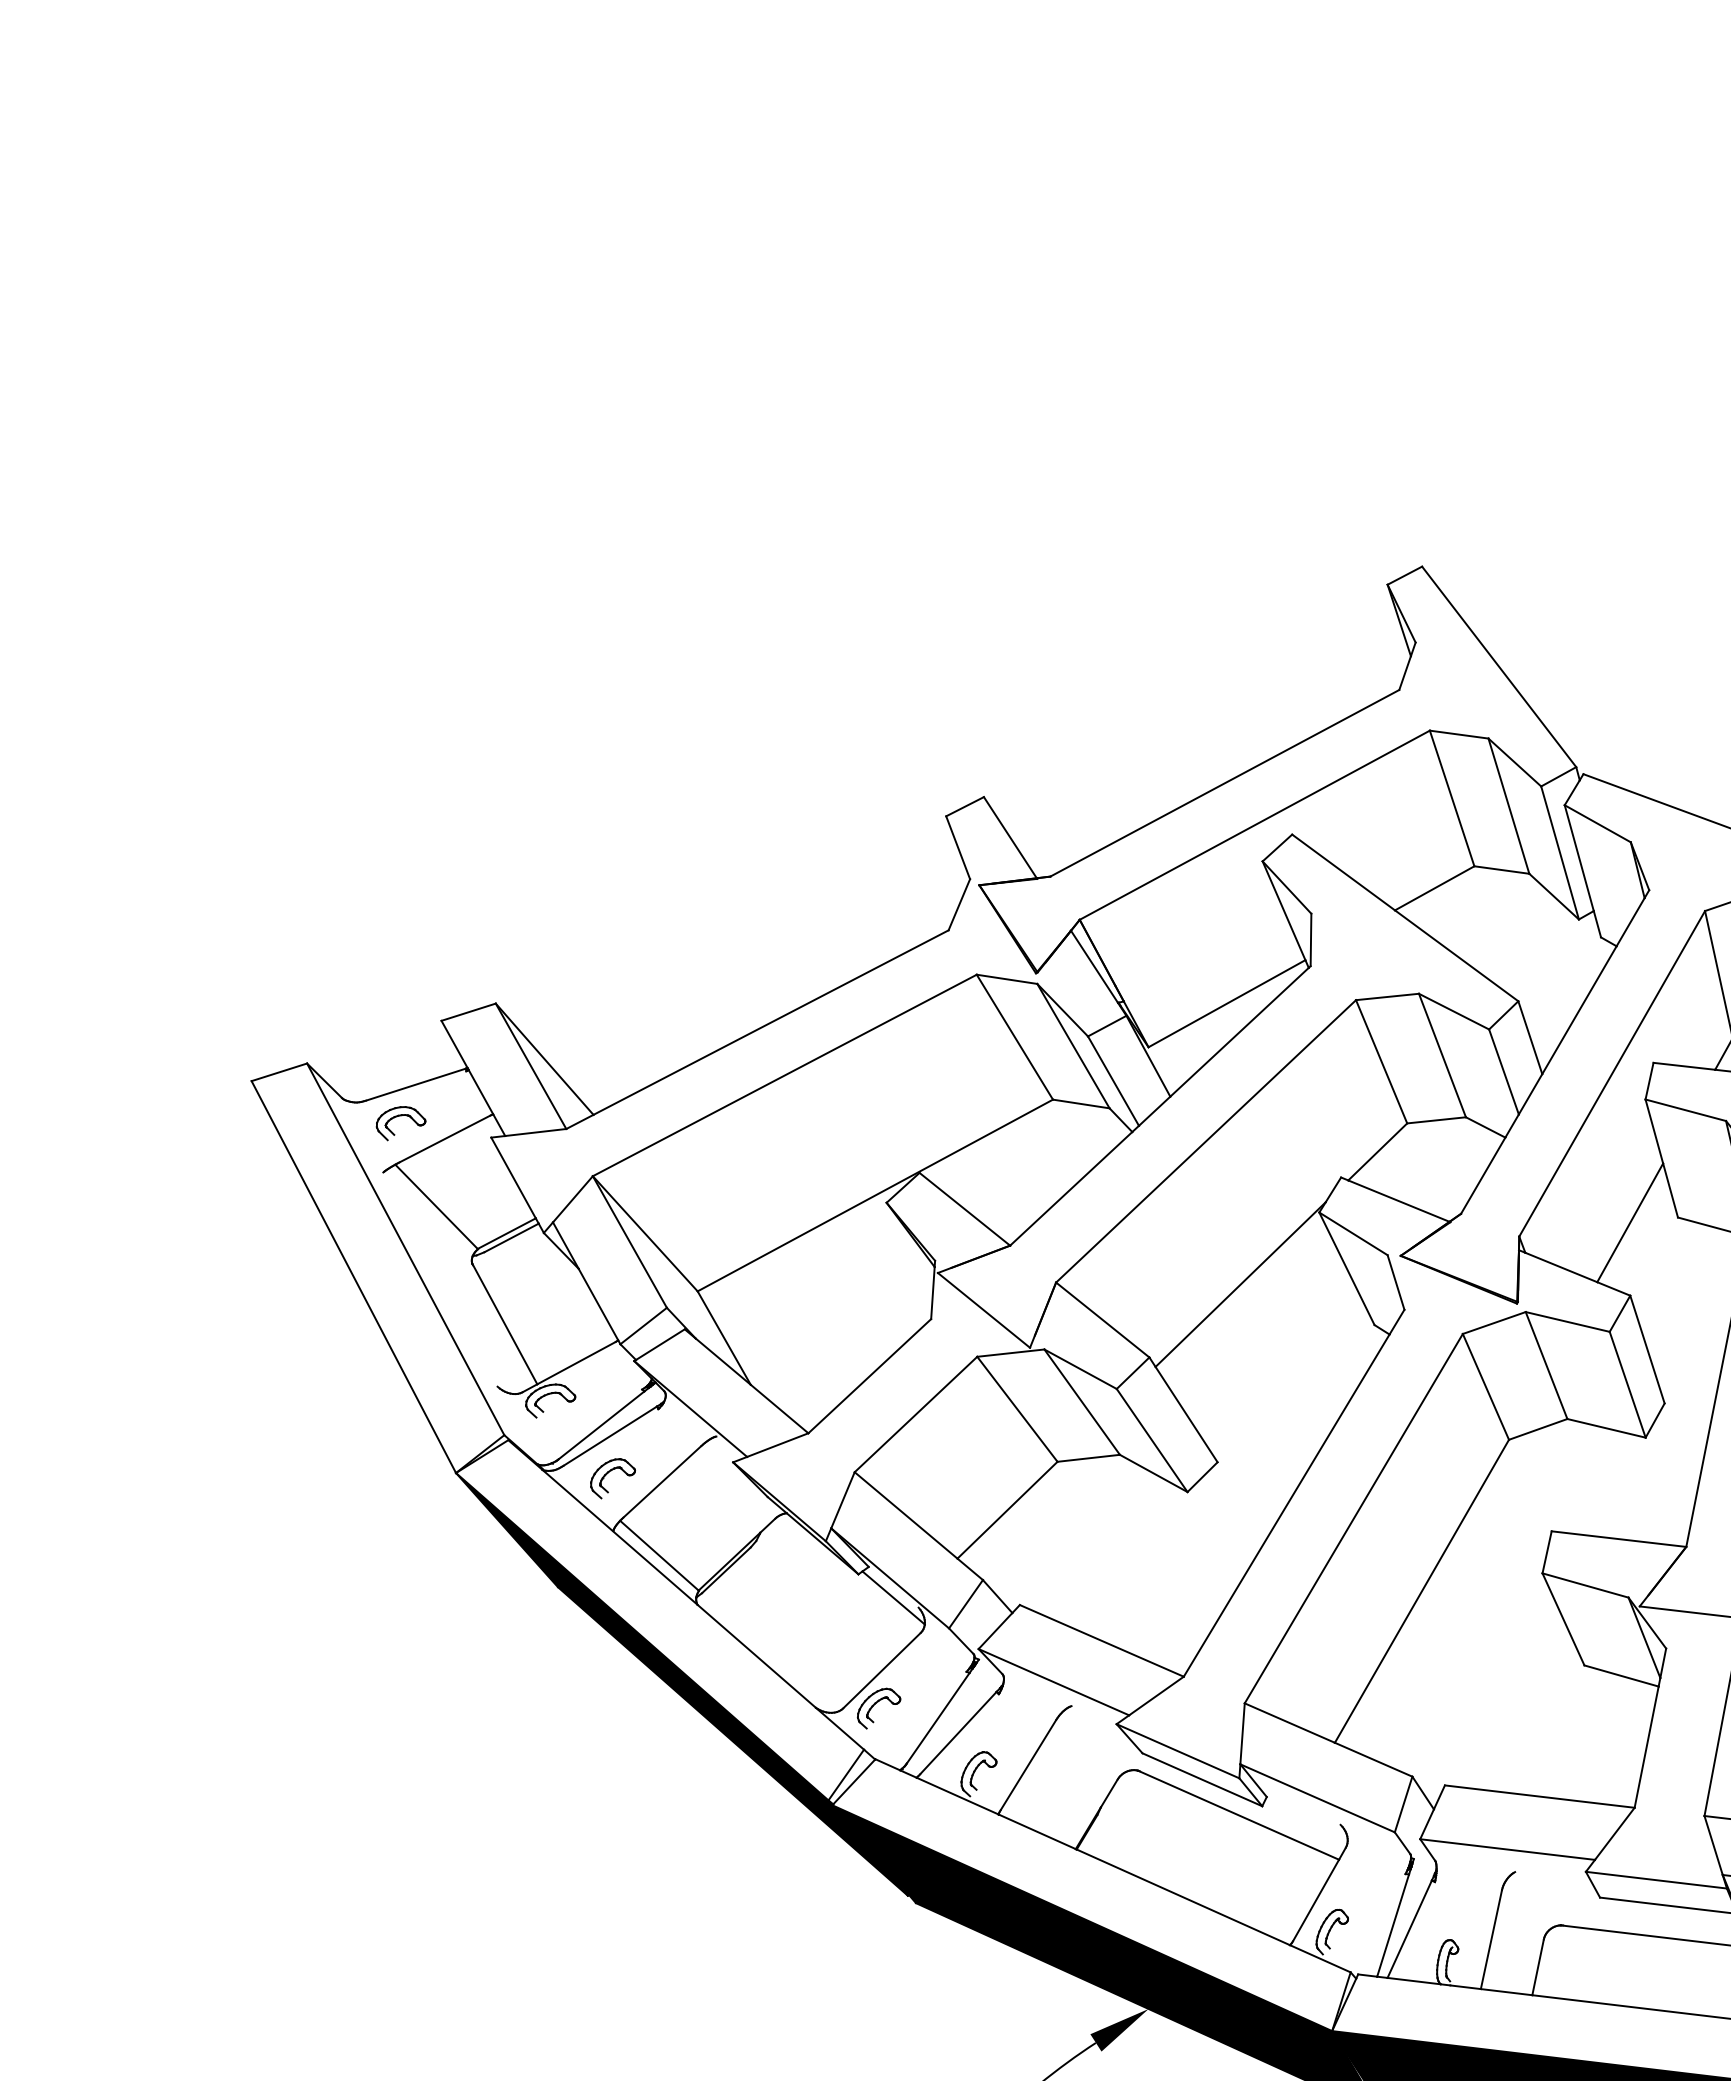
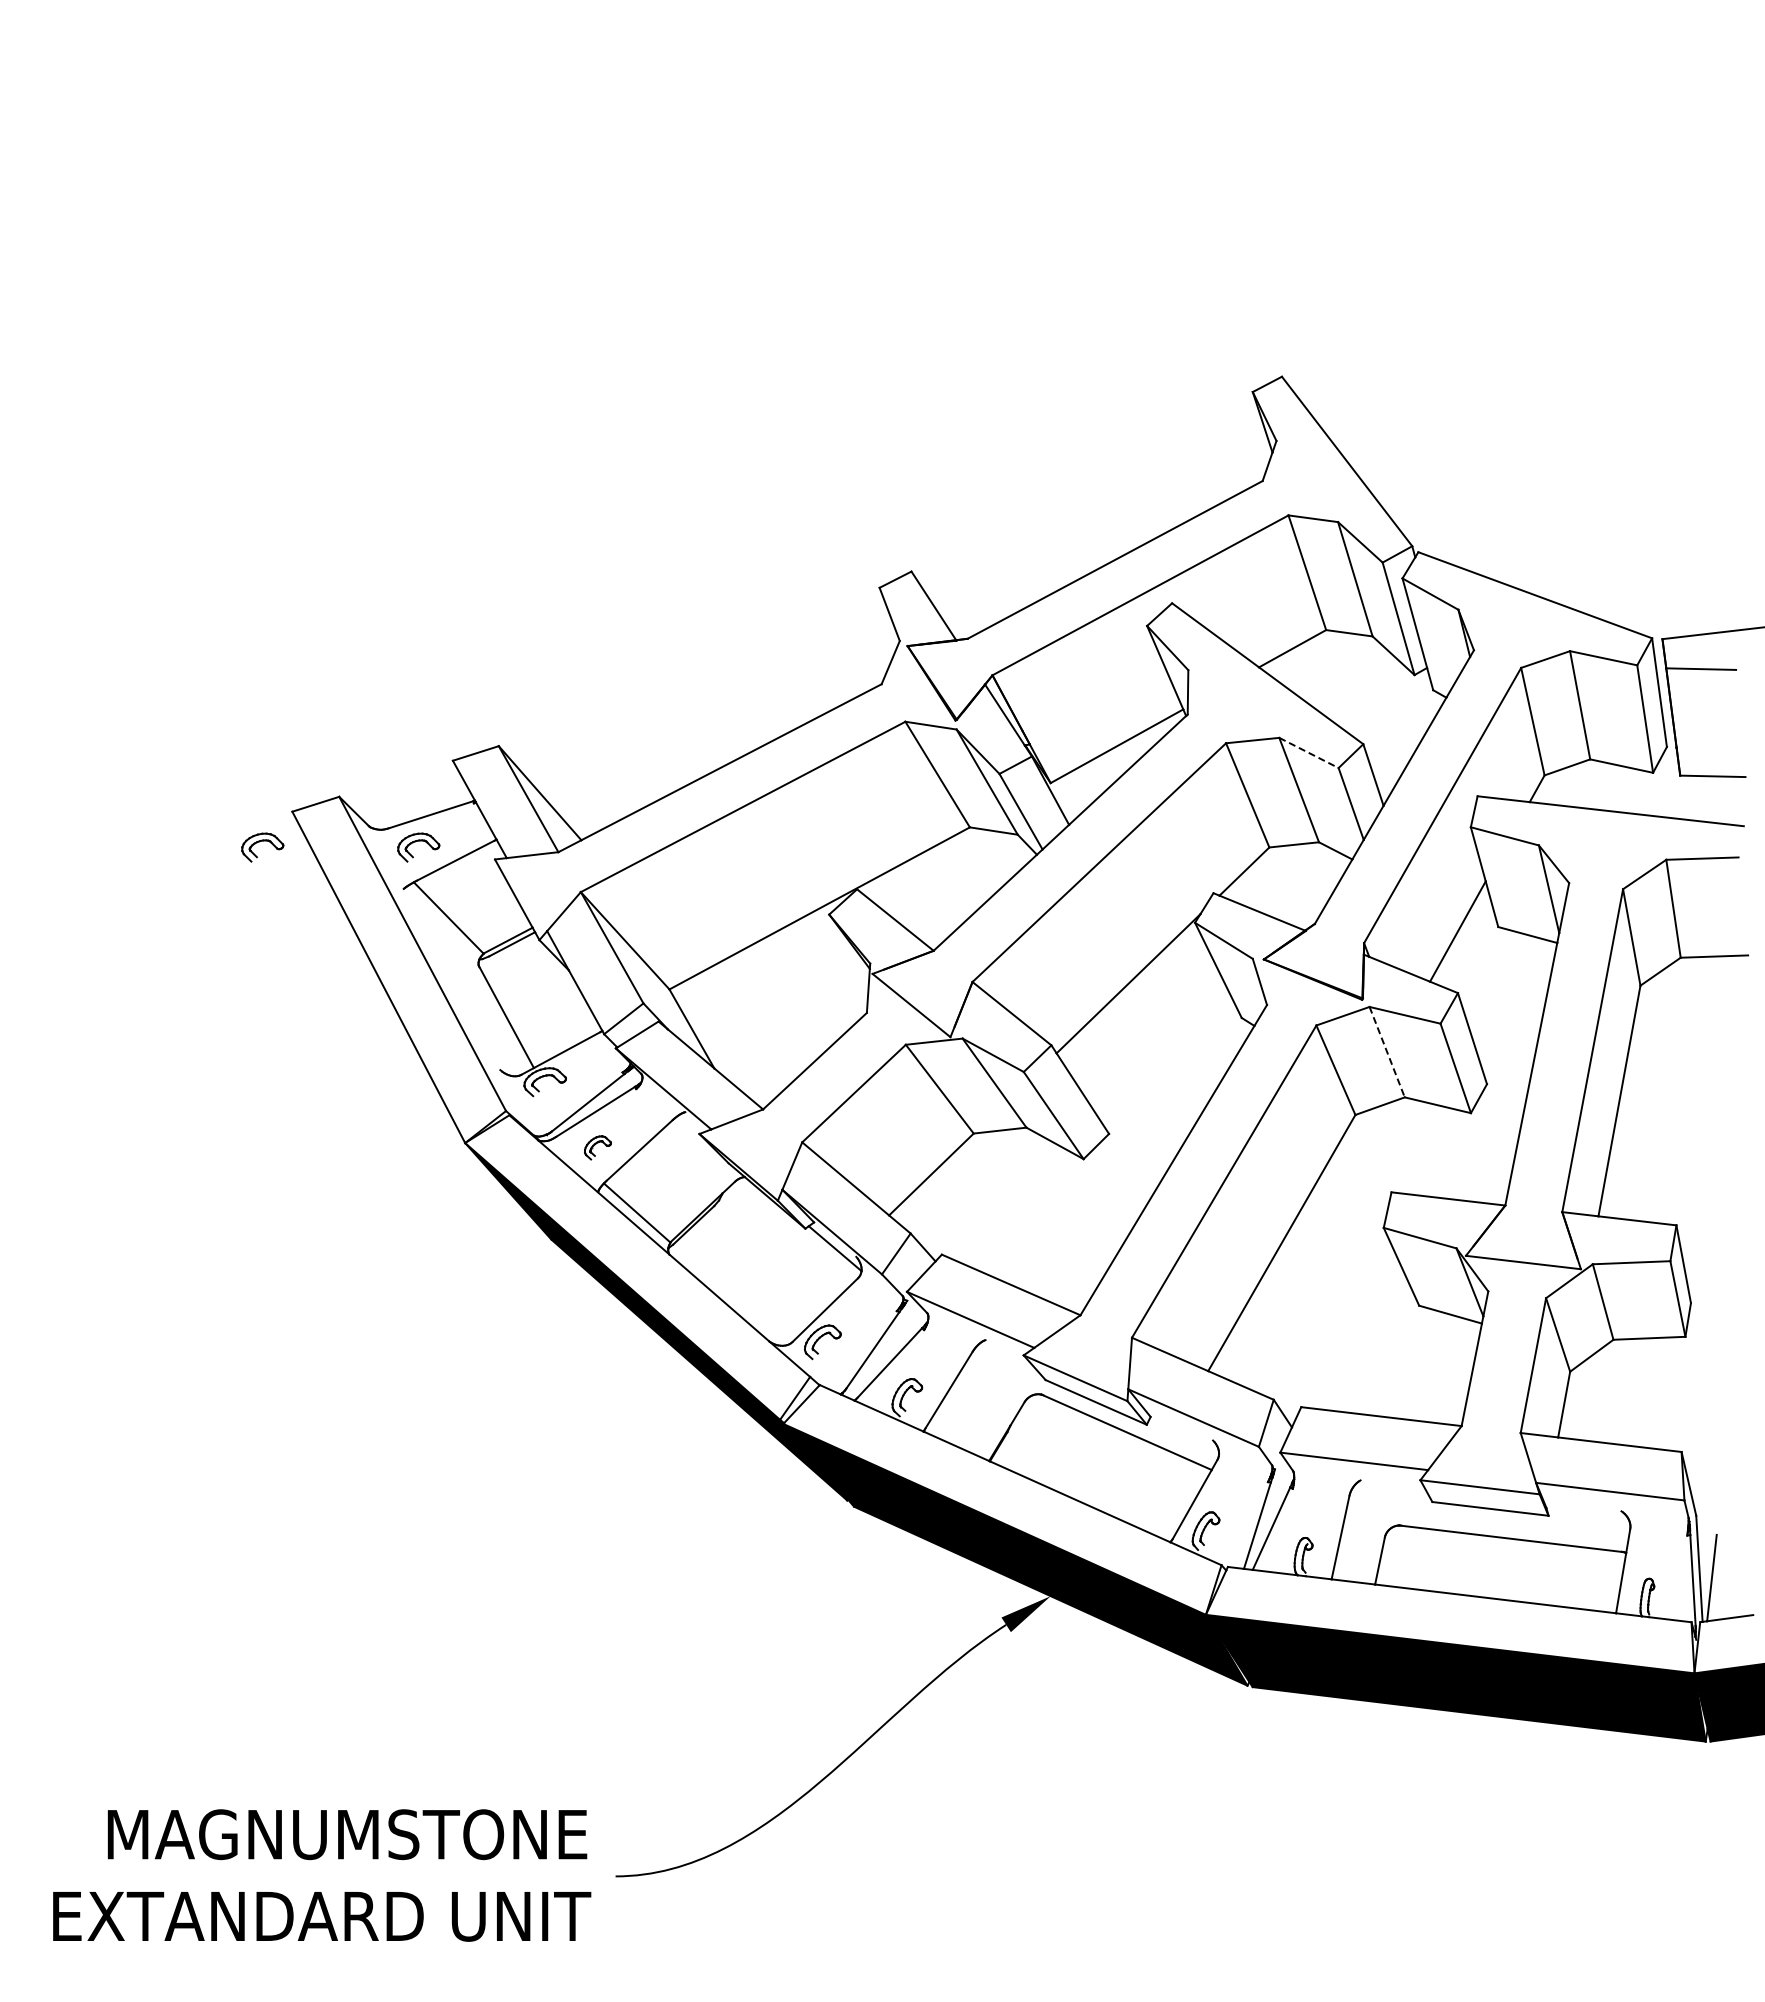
line: (1454, 1012) -> (1309, 753), solid -> dashed
part: (216, 1123) -> (262, 847), added
line: (1546, 1365) -> (1387, 1052), solid -> dashed
part: (612, 1478) -> (597, 1147), size x0.7

